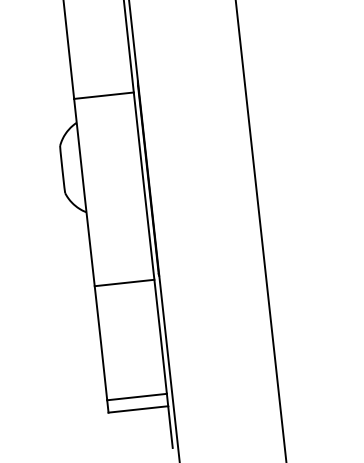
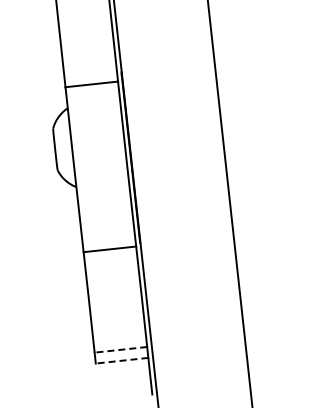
line: (136, 396) -> (120, 349), solid -> dashed
line: (137, 409) -> (121, 360), solid -> dashed

